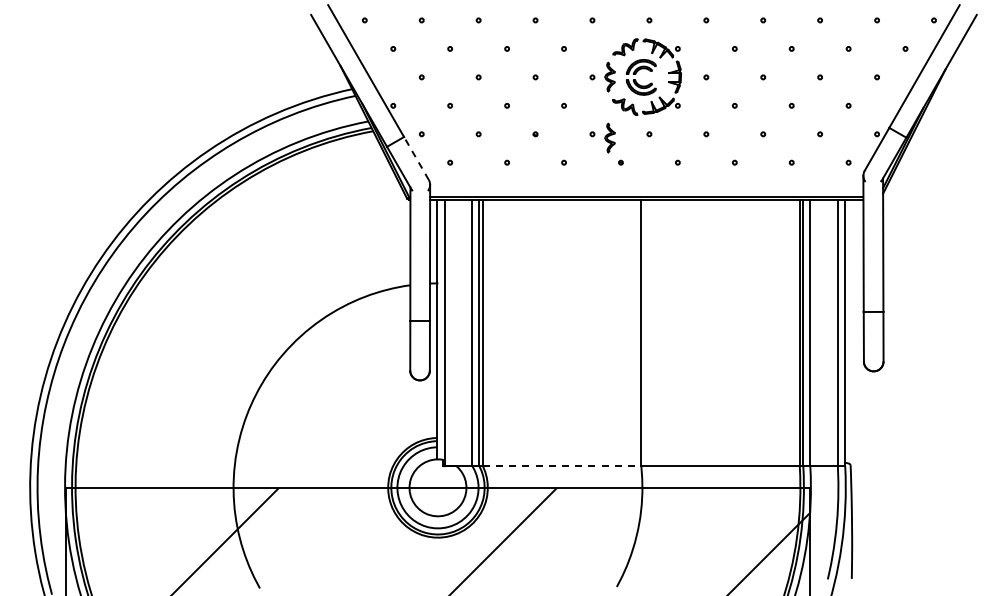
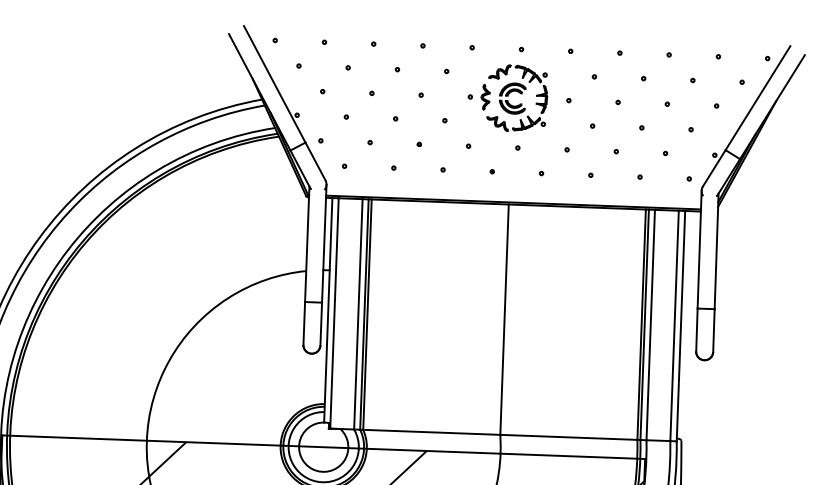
part: (609, 137) -> (483, 149), removed
line: (416, 158) -> (315, 161), dashed -> solid
line: (562, 466) -> (432, 432), dashed -> solid

